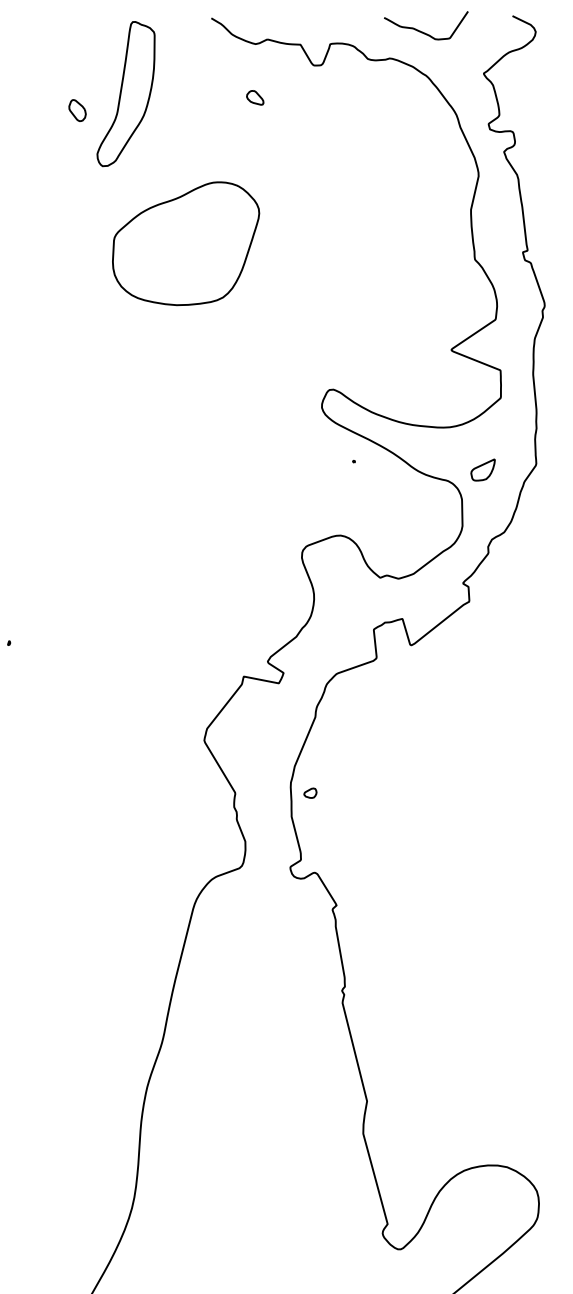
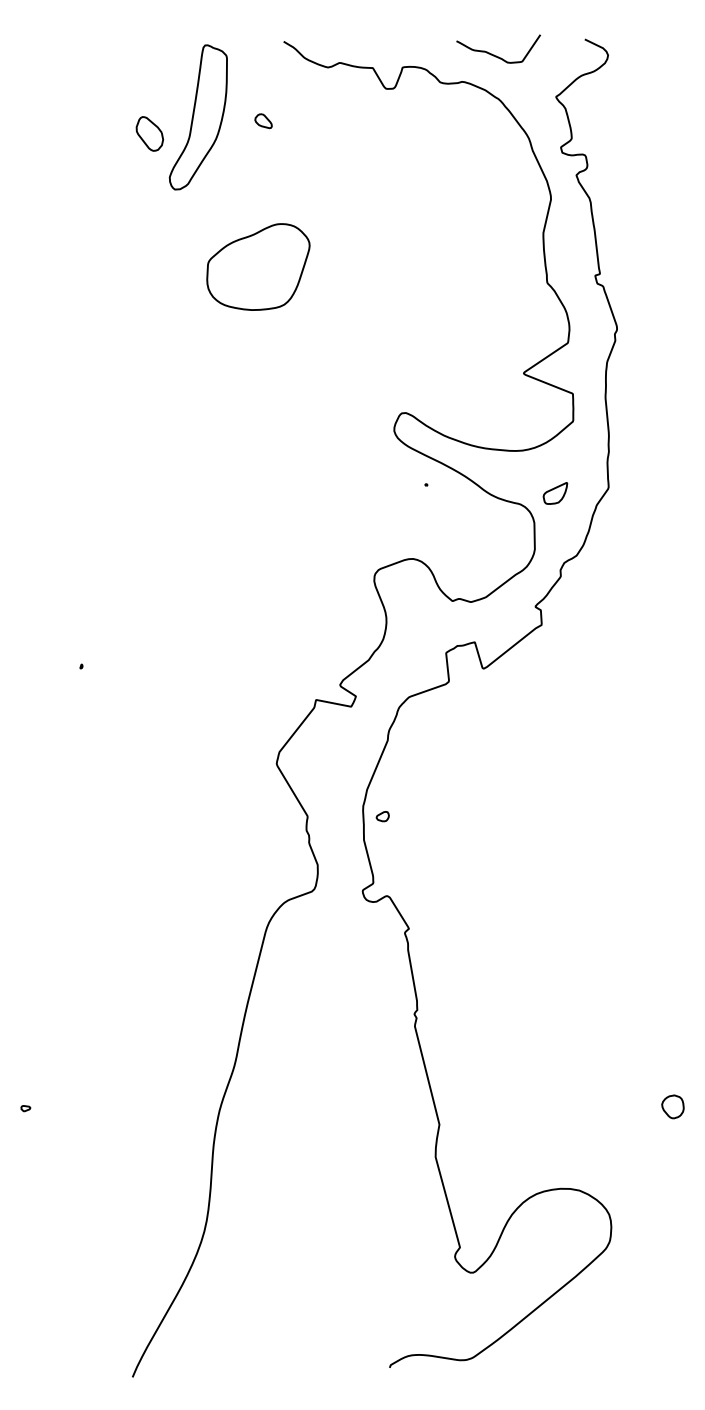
part: (255, 98) -> (263, 121), moved
part: (77, 110) -> (149, 133), size x1.6
part: (186, 243) -> (258, 266), size x0.7

